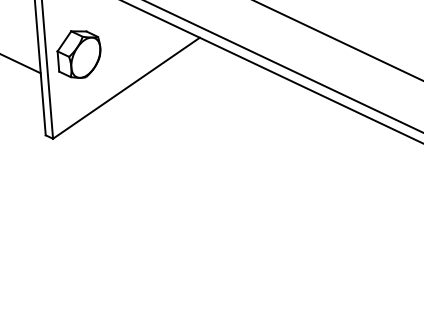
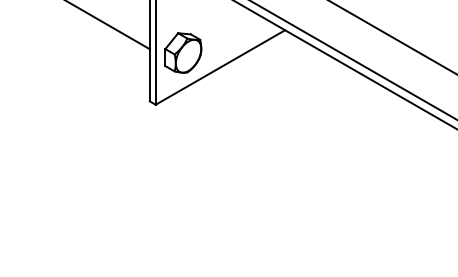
part: (79, 53) -> (183, 52), moved

